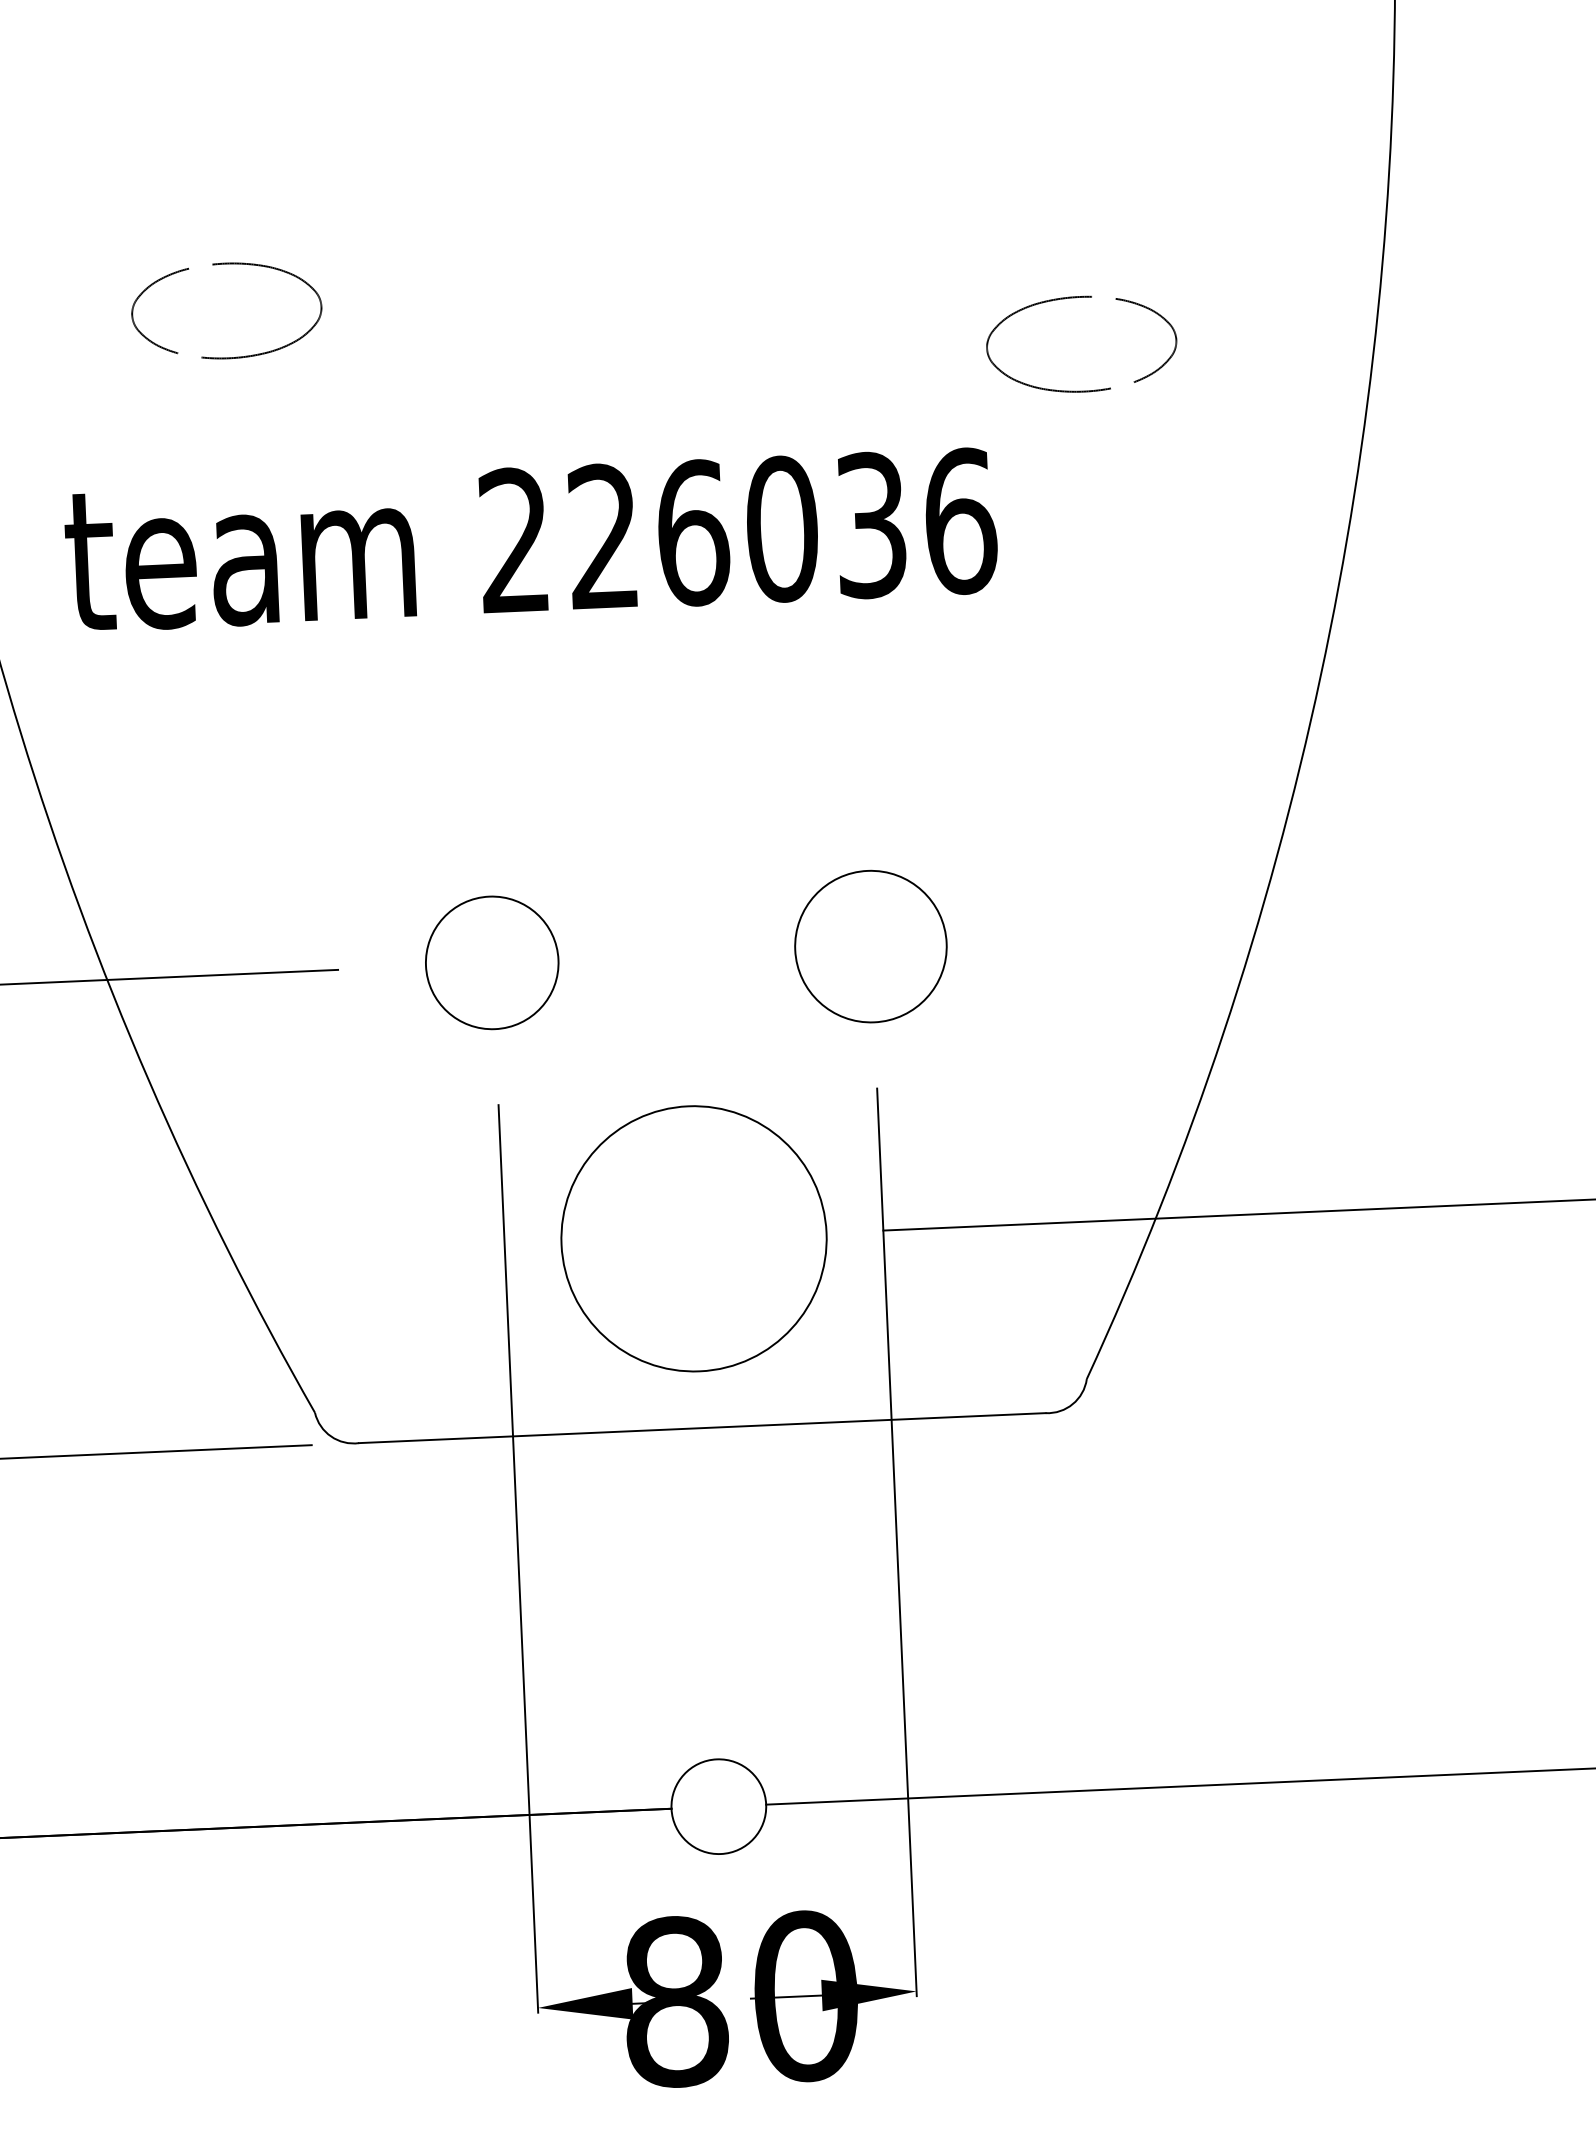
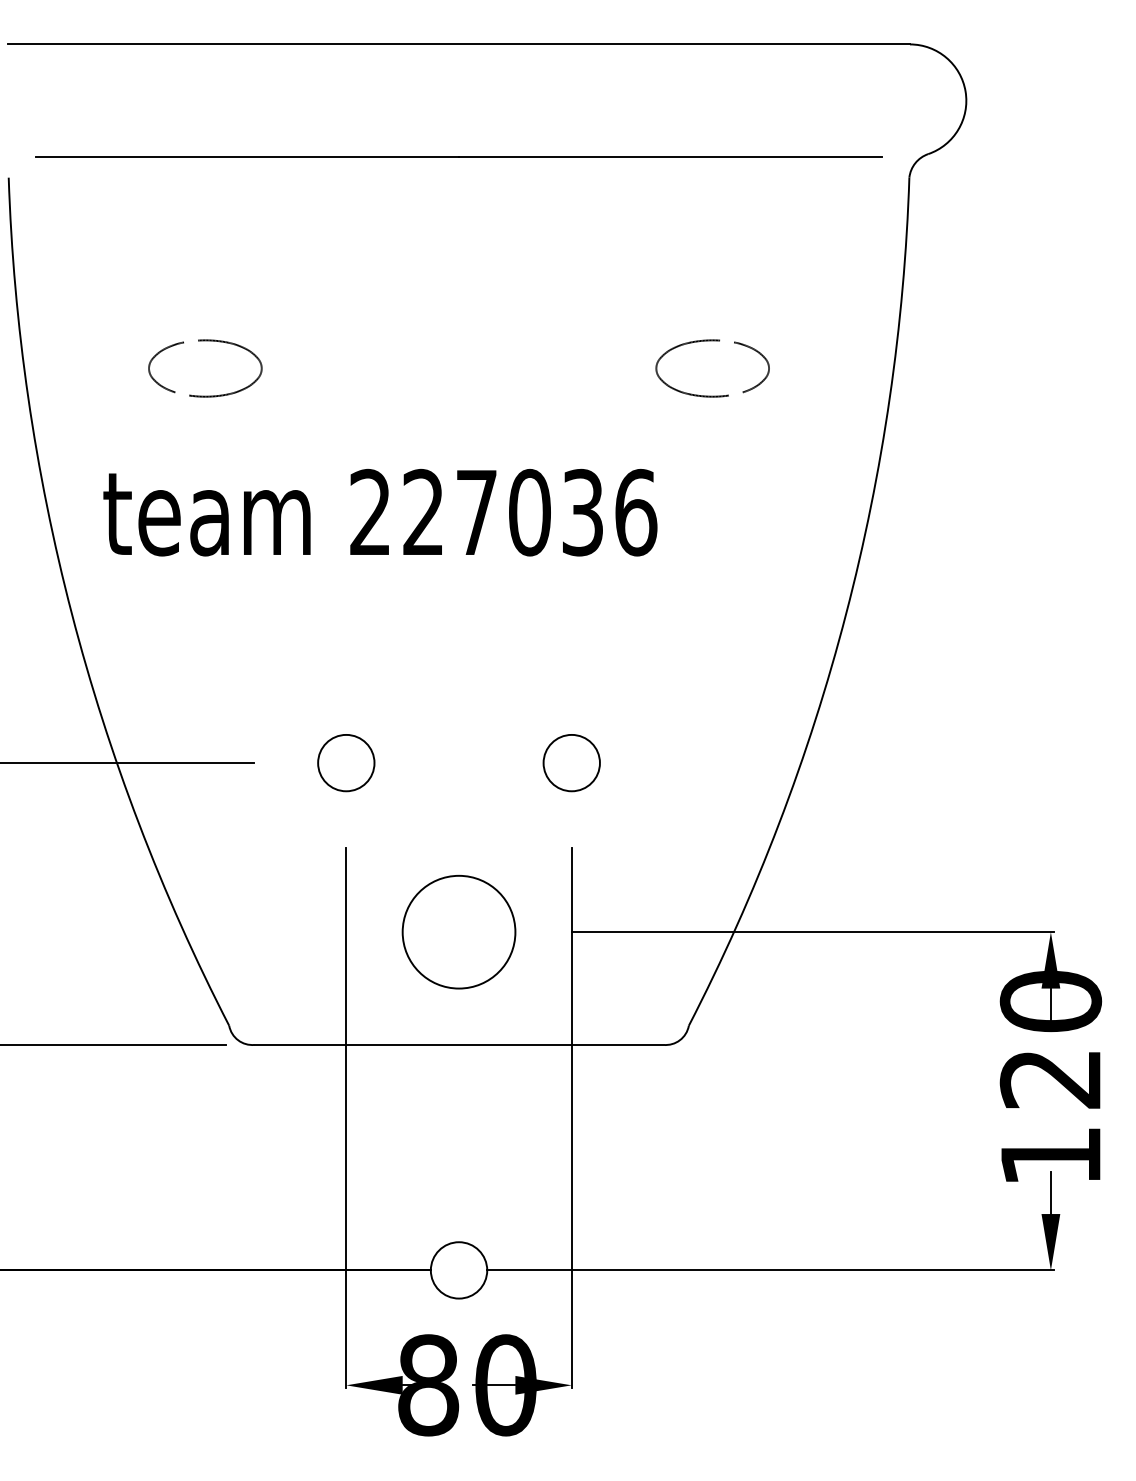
part: (1079, 298) -> (712, 341), moved
text: (694, 532) -> (477, 512), 226036 -> 227036
circle: (870, 945) -> (571, 762), size x0.62
circle: (492, 963) -> (346, 763), size x0.71
circle: (693, 1237) -> (458, 931), size x0.71

